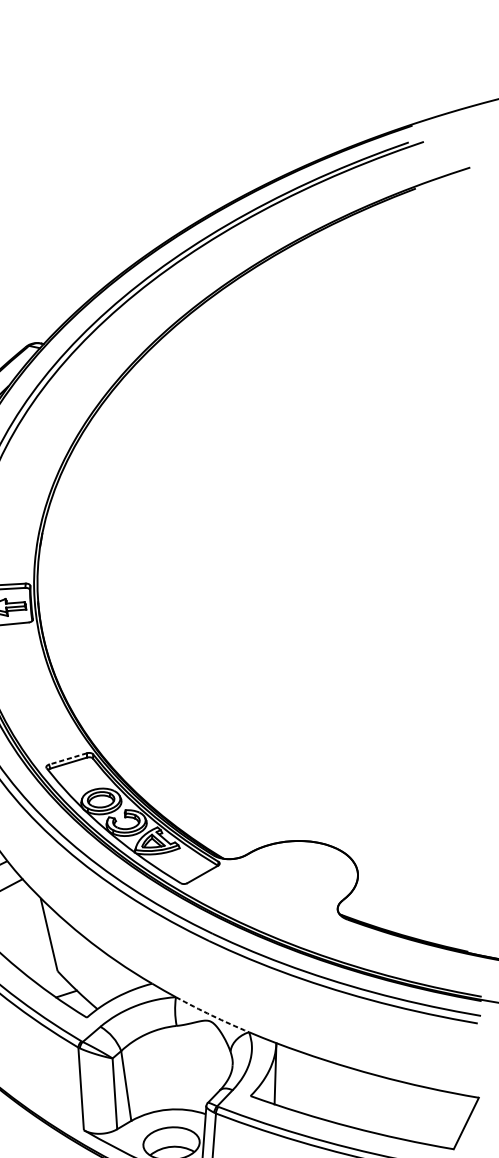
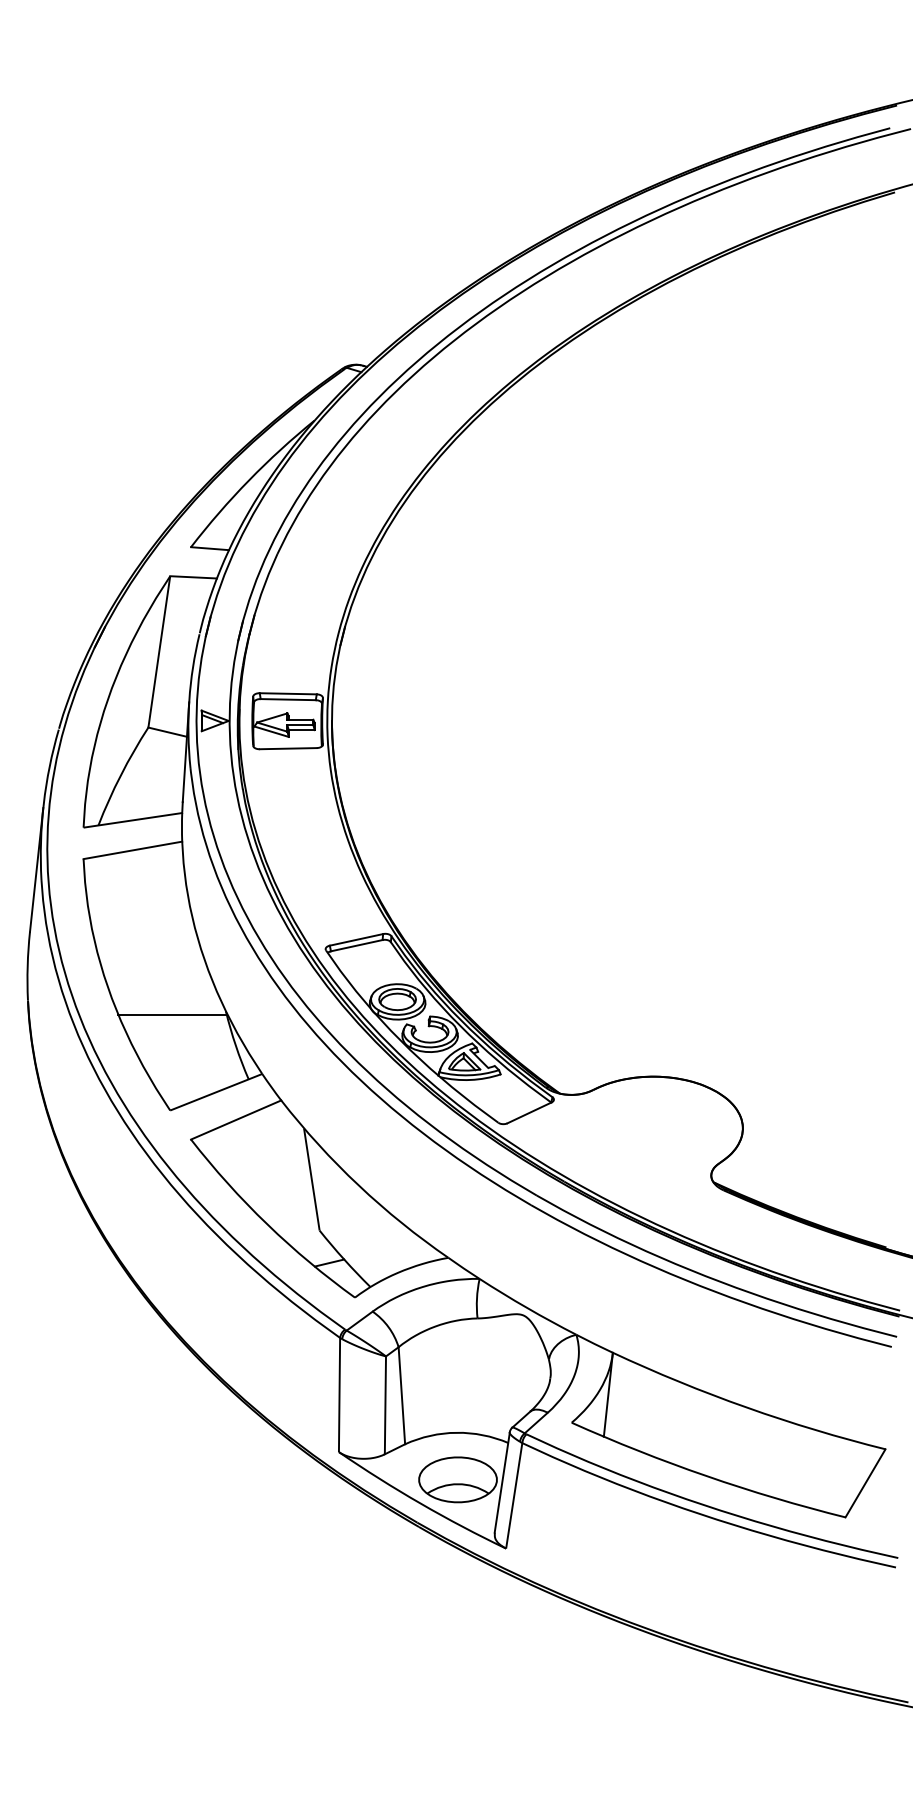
line: (67, 758) -> (355, 939), dashed -> solid
arc: (212, 1015) -> (527, 1308), dashed -> solid

